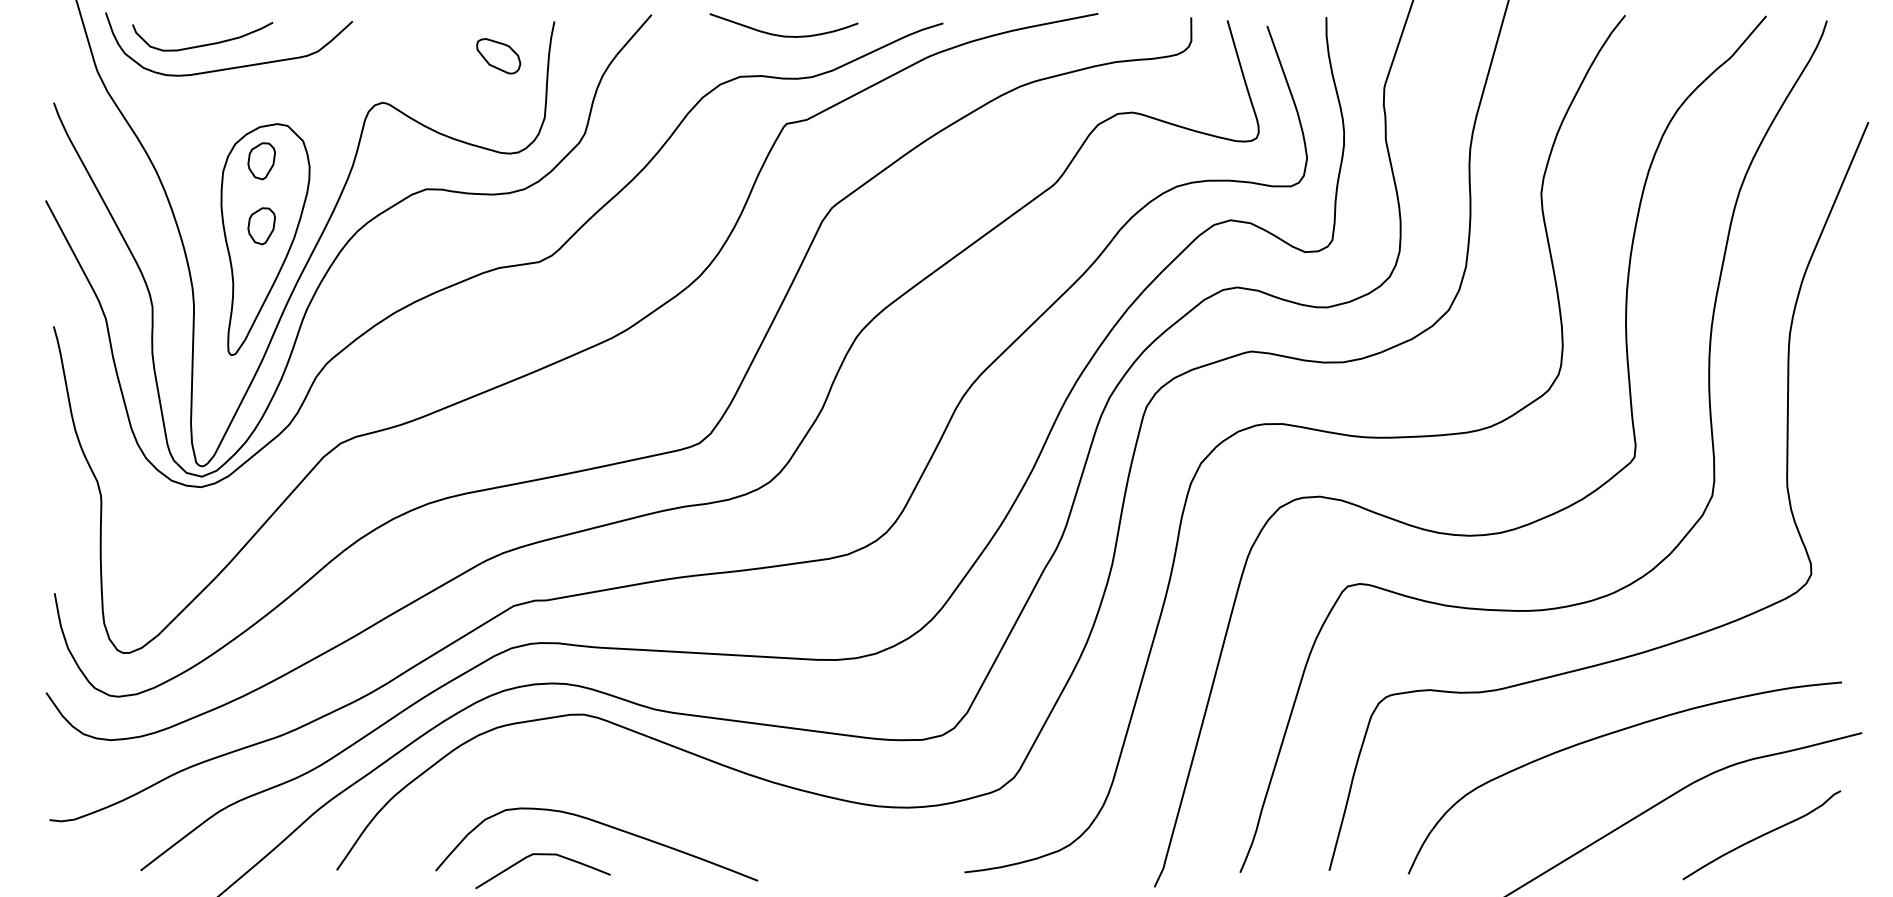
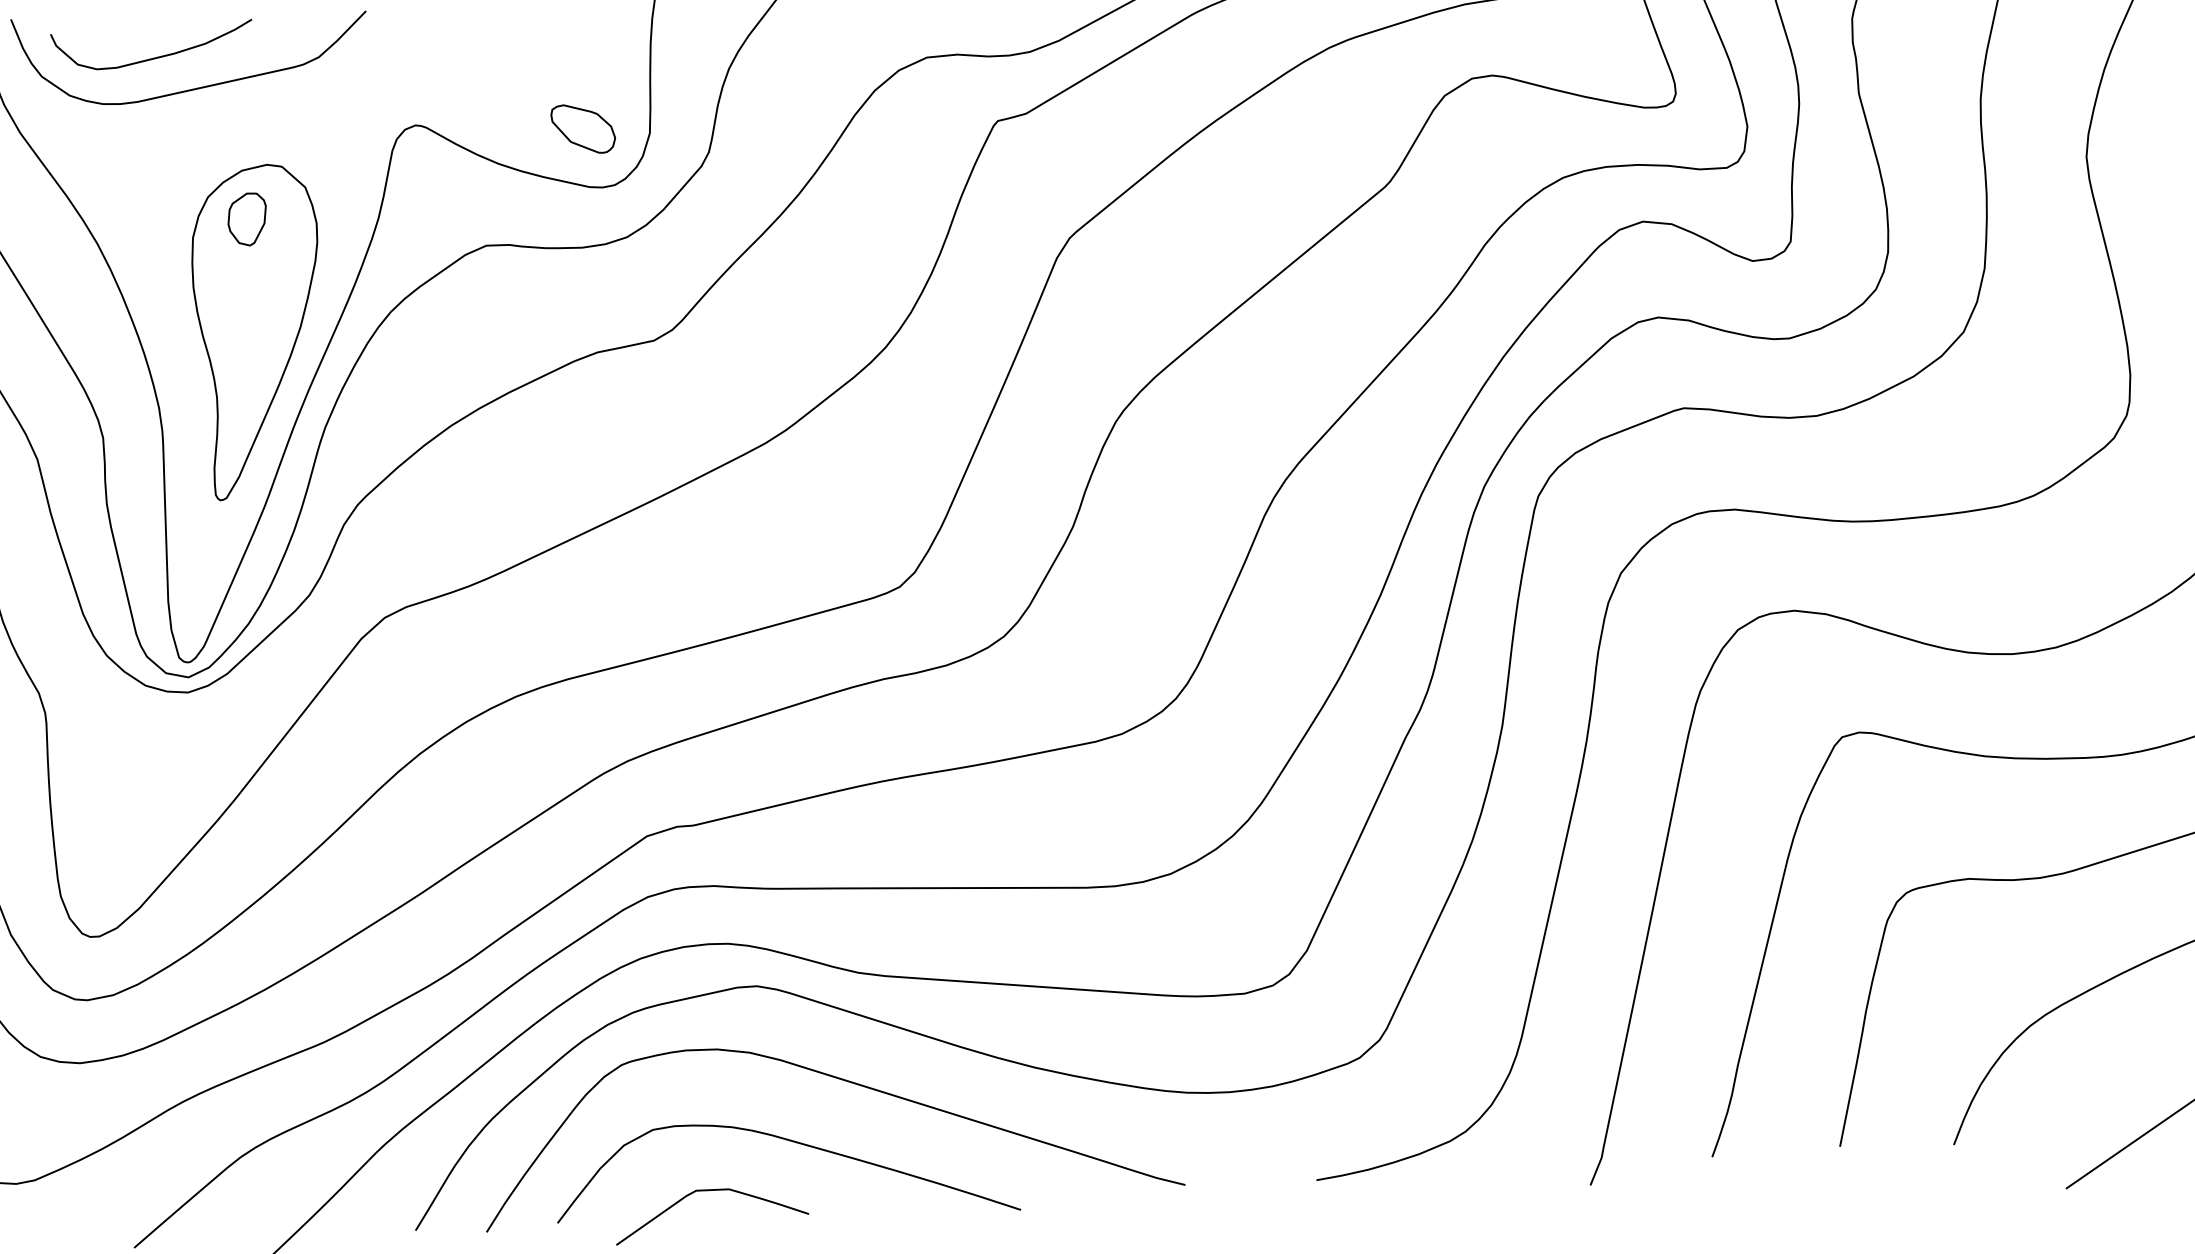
part: (498, 56) -> (583, 129), moved
part: (261, 226) -> (252, 313), removed
curve: (640, 784) -> (844, 1081), added

